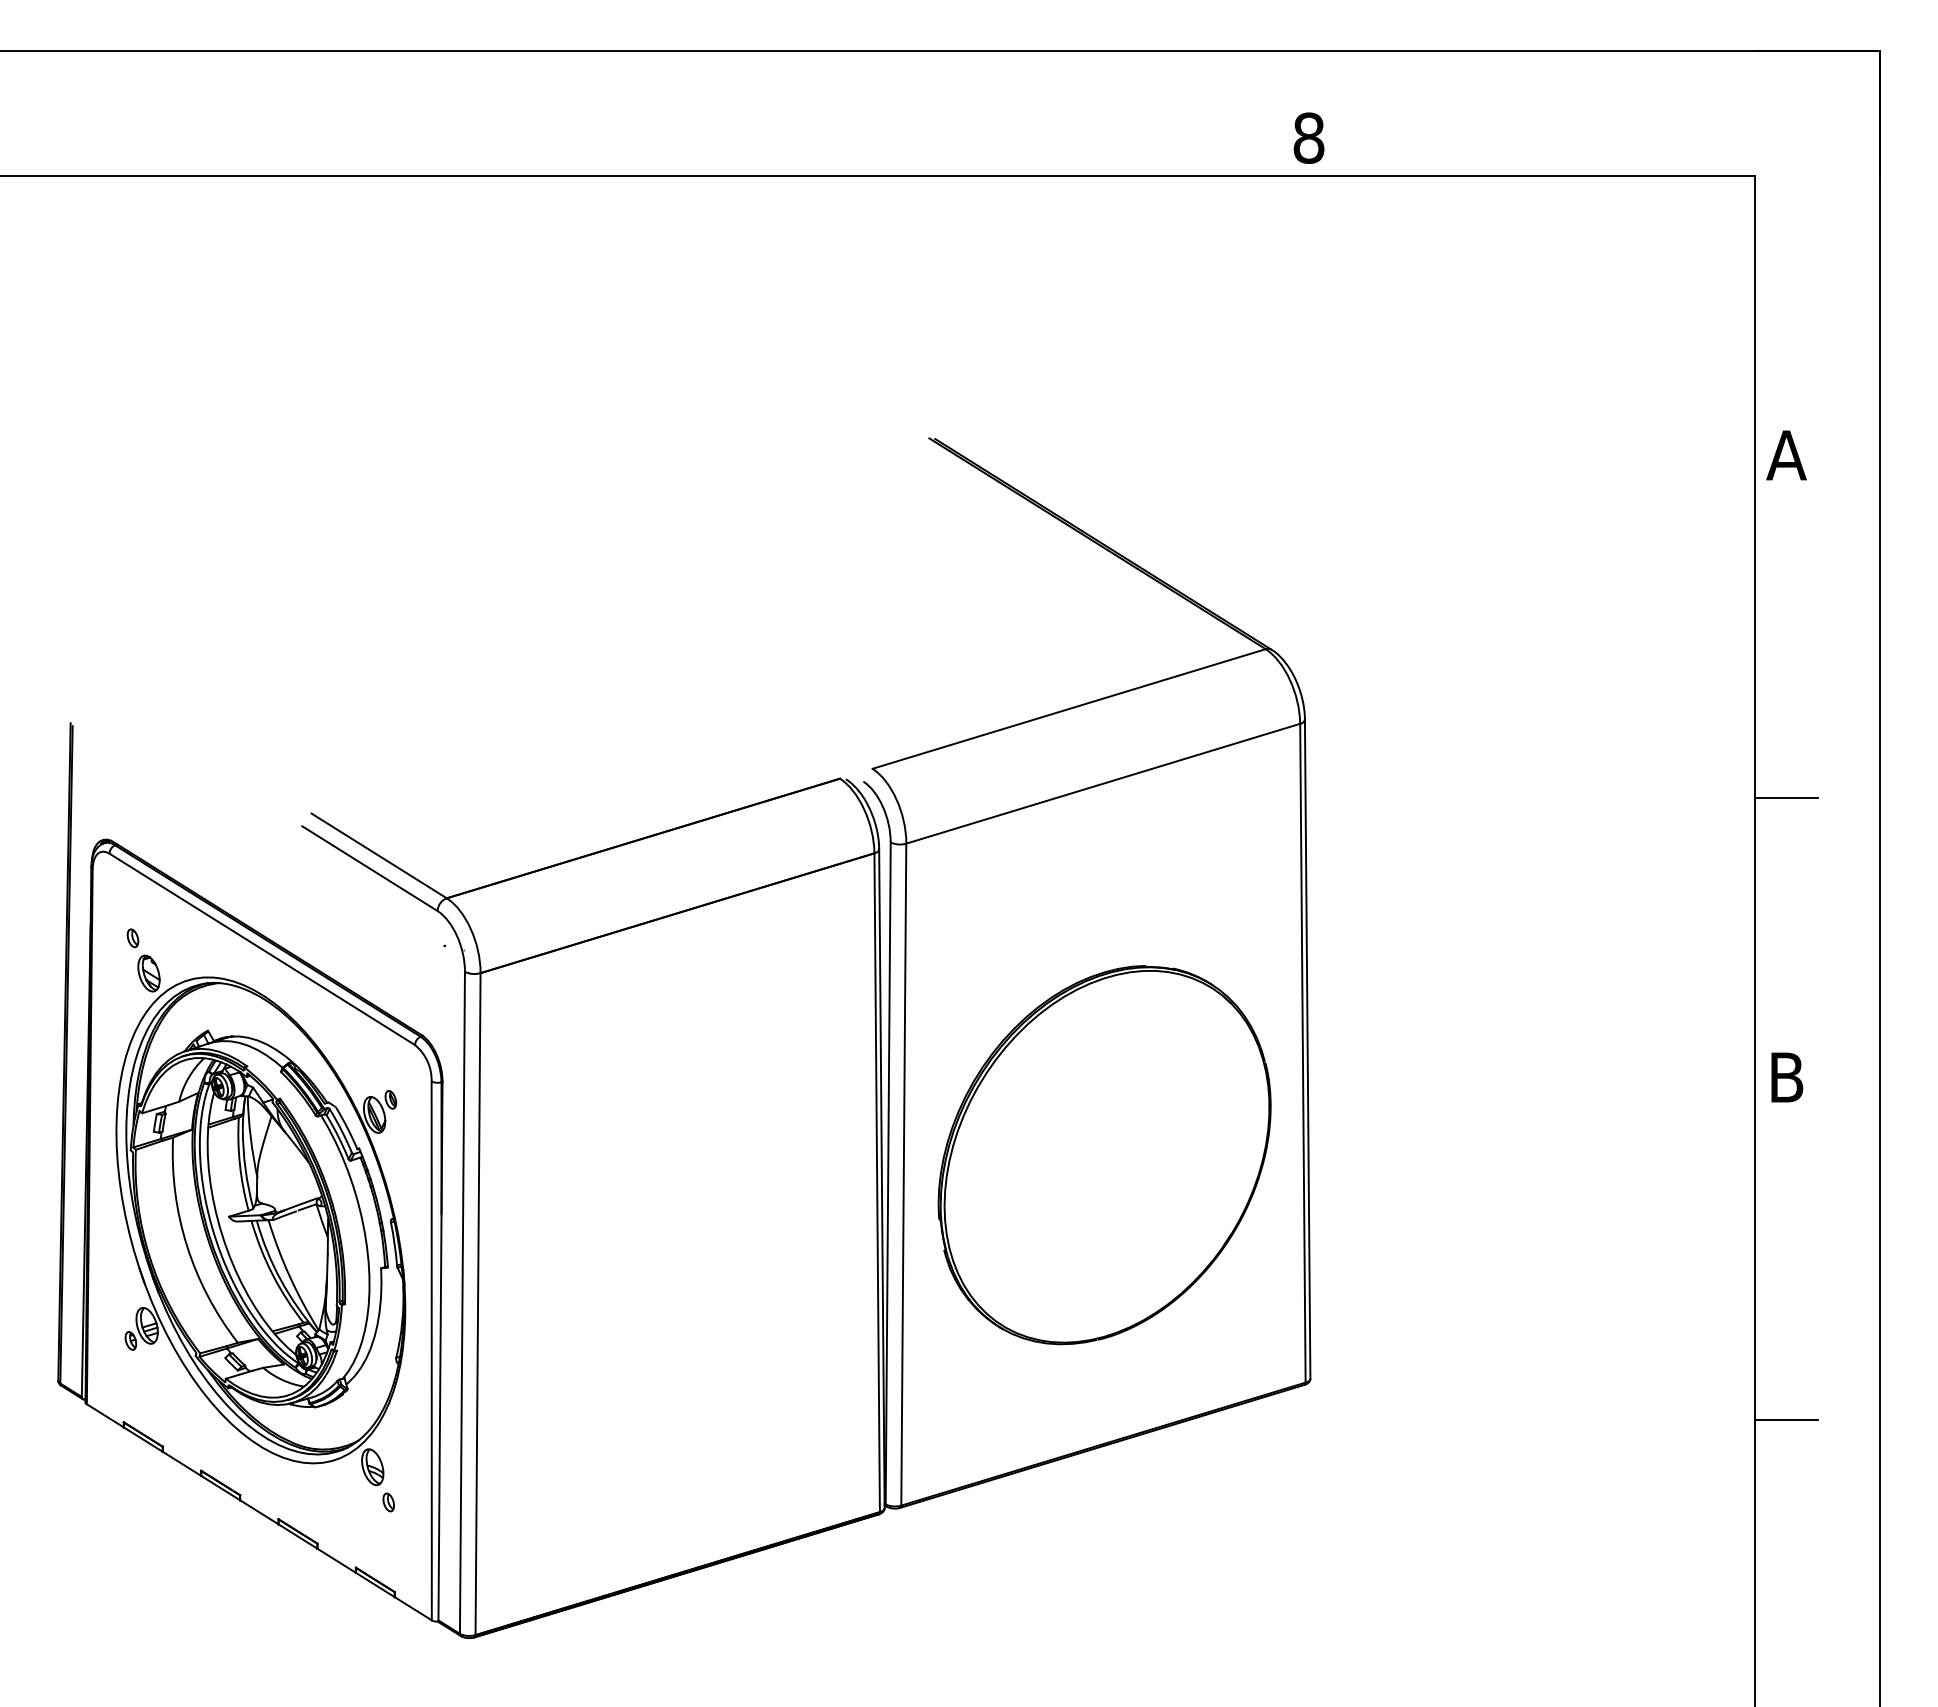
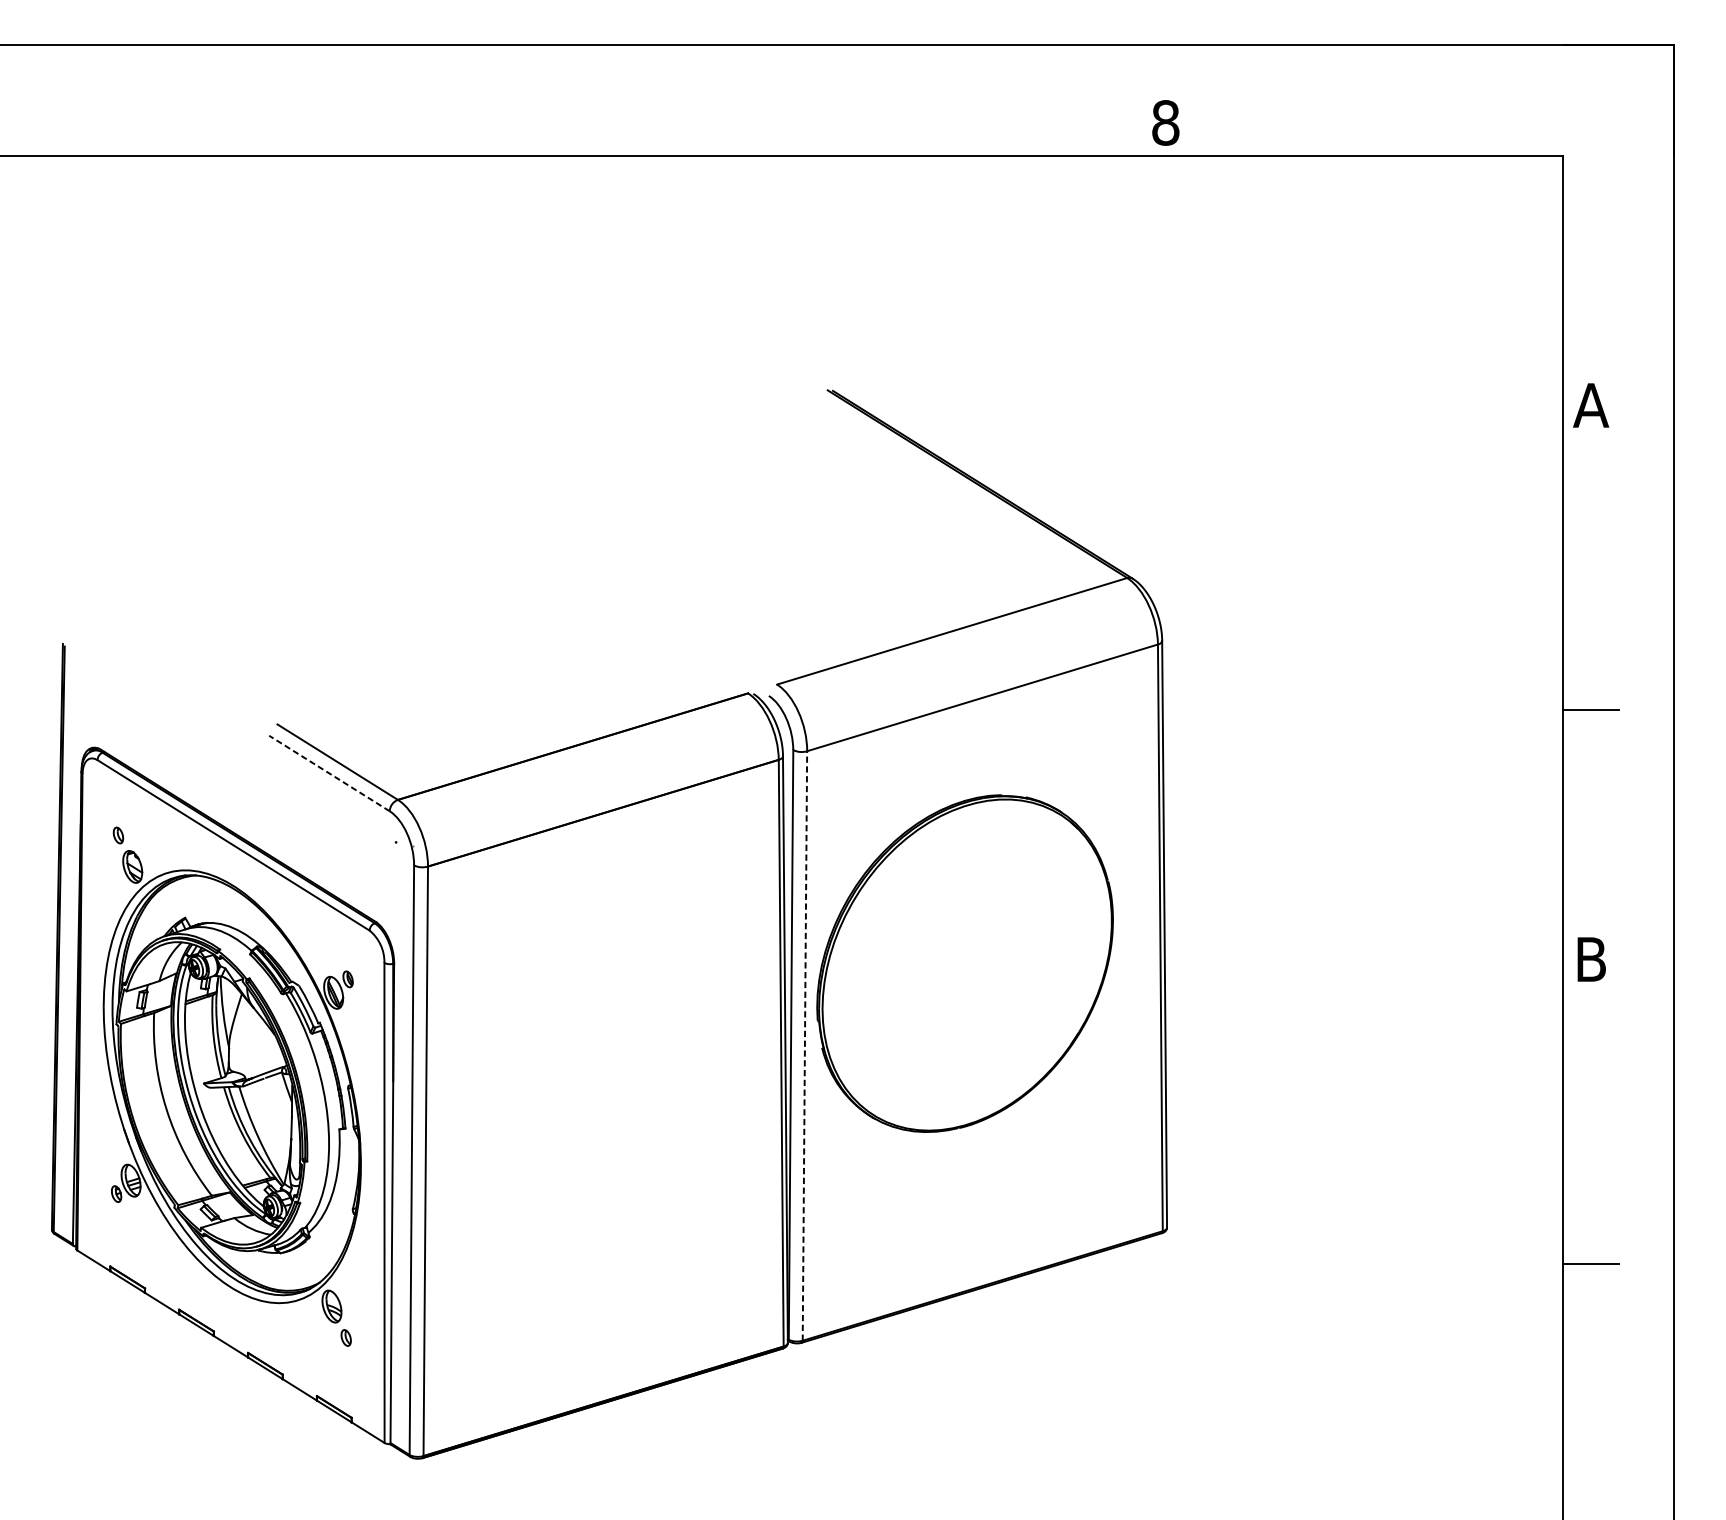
line: (369, 868) -> (329, 773), solid -> dashed
part: (1104, 1155) -> (964, 963), moved
line: (903, 1174) -> (804, 1045), solid -> dashed

